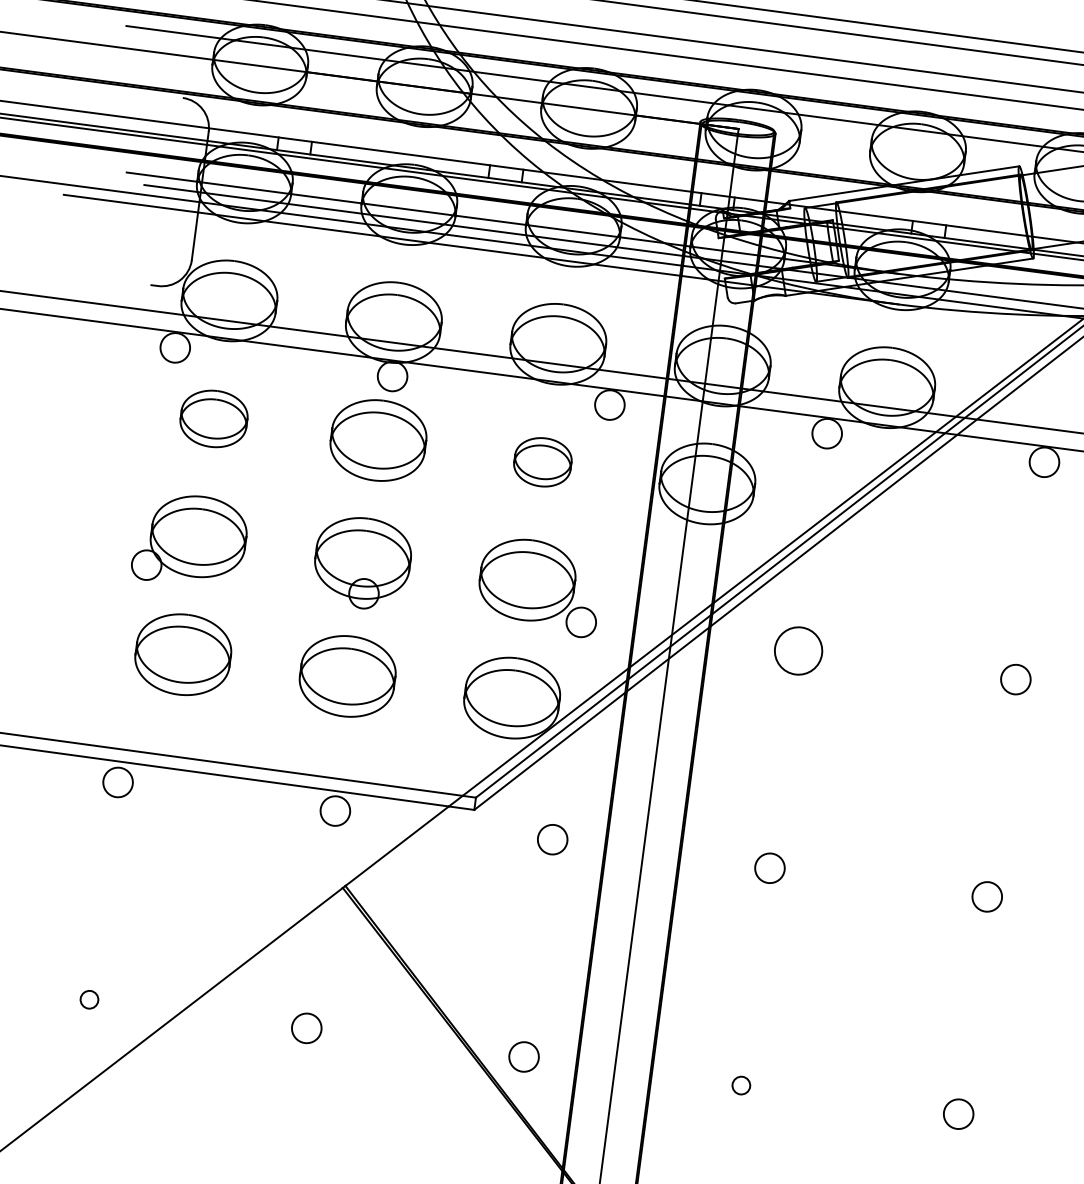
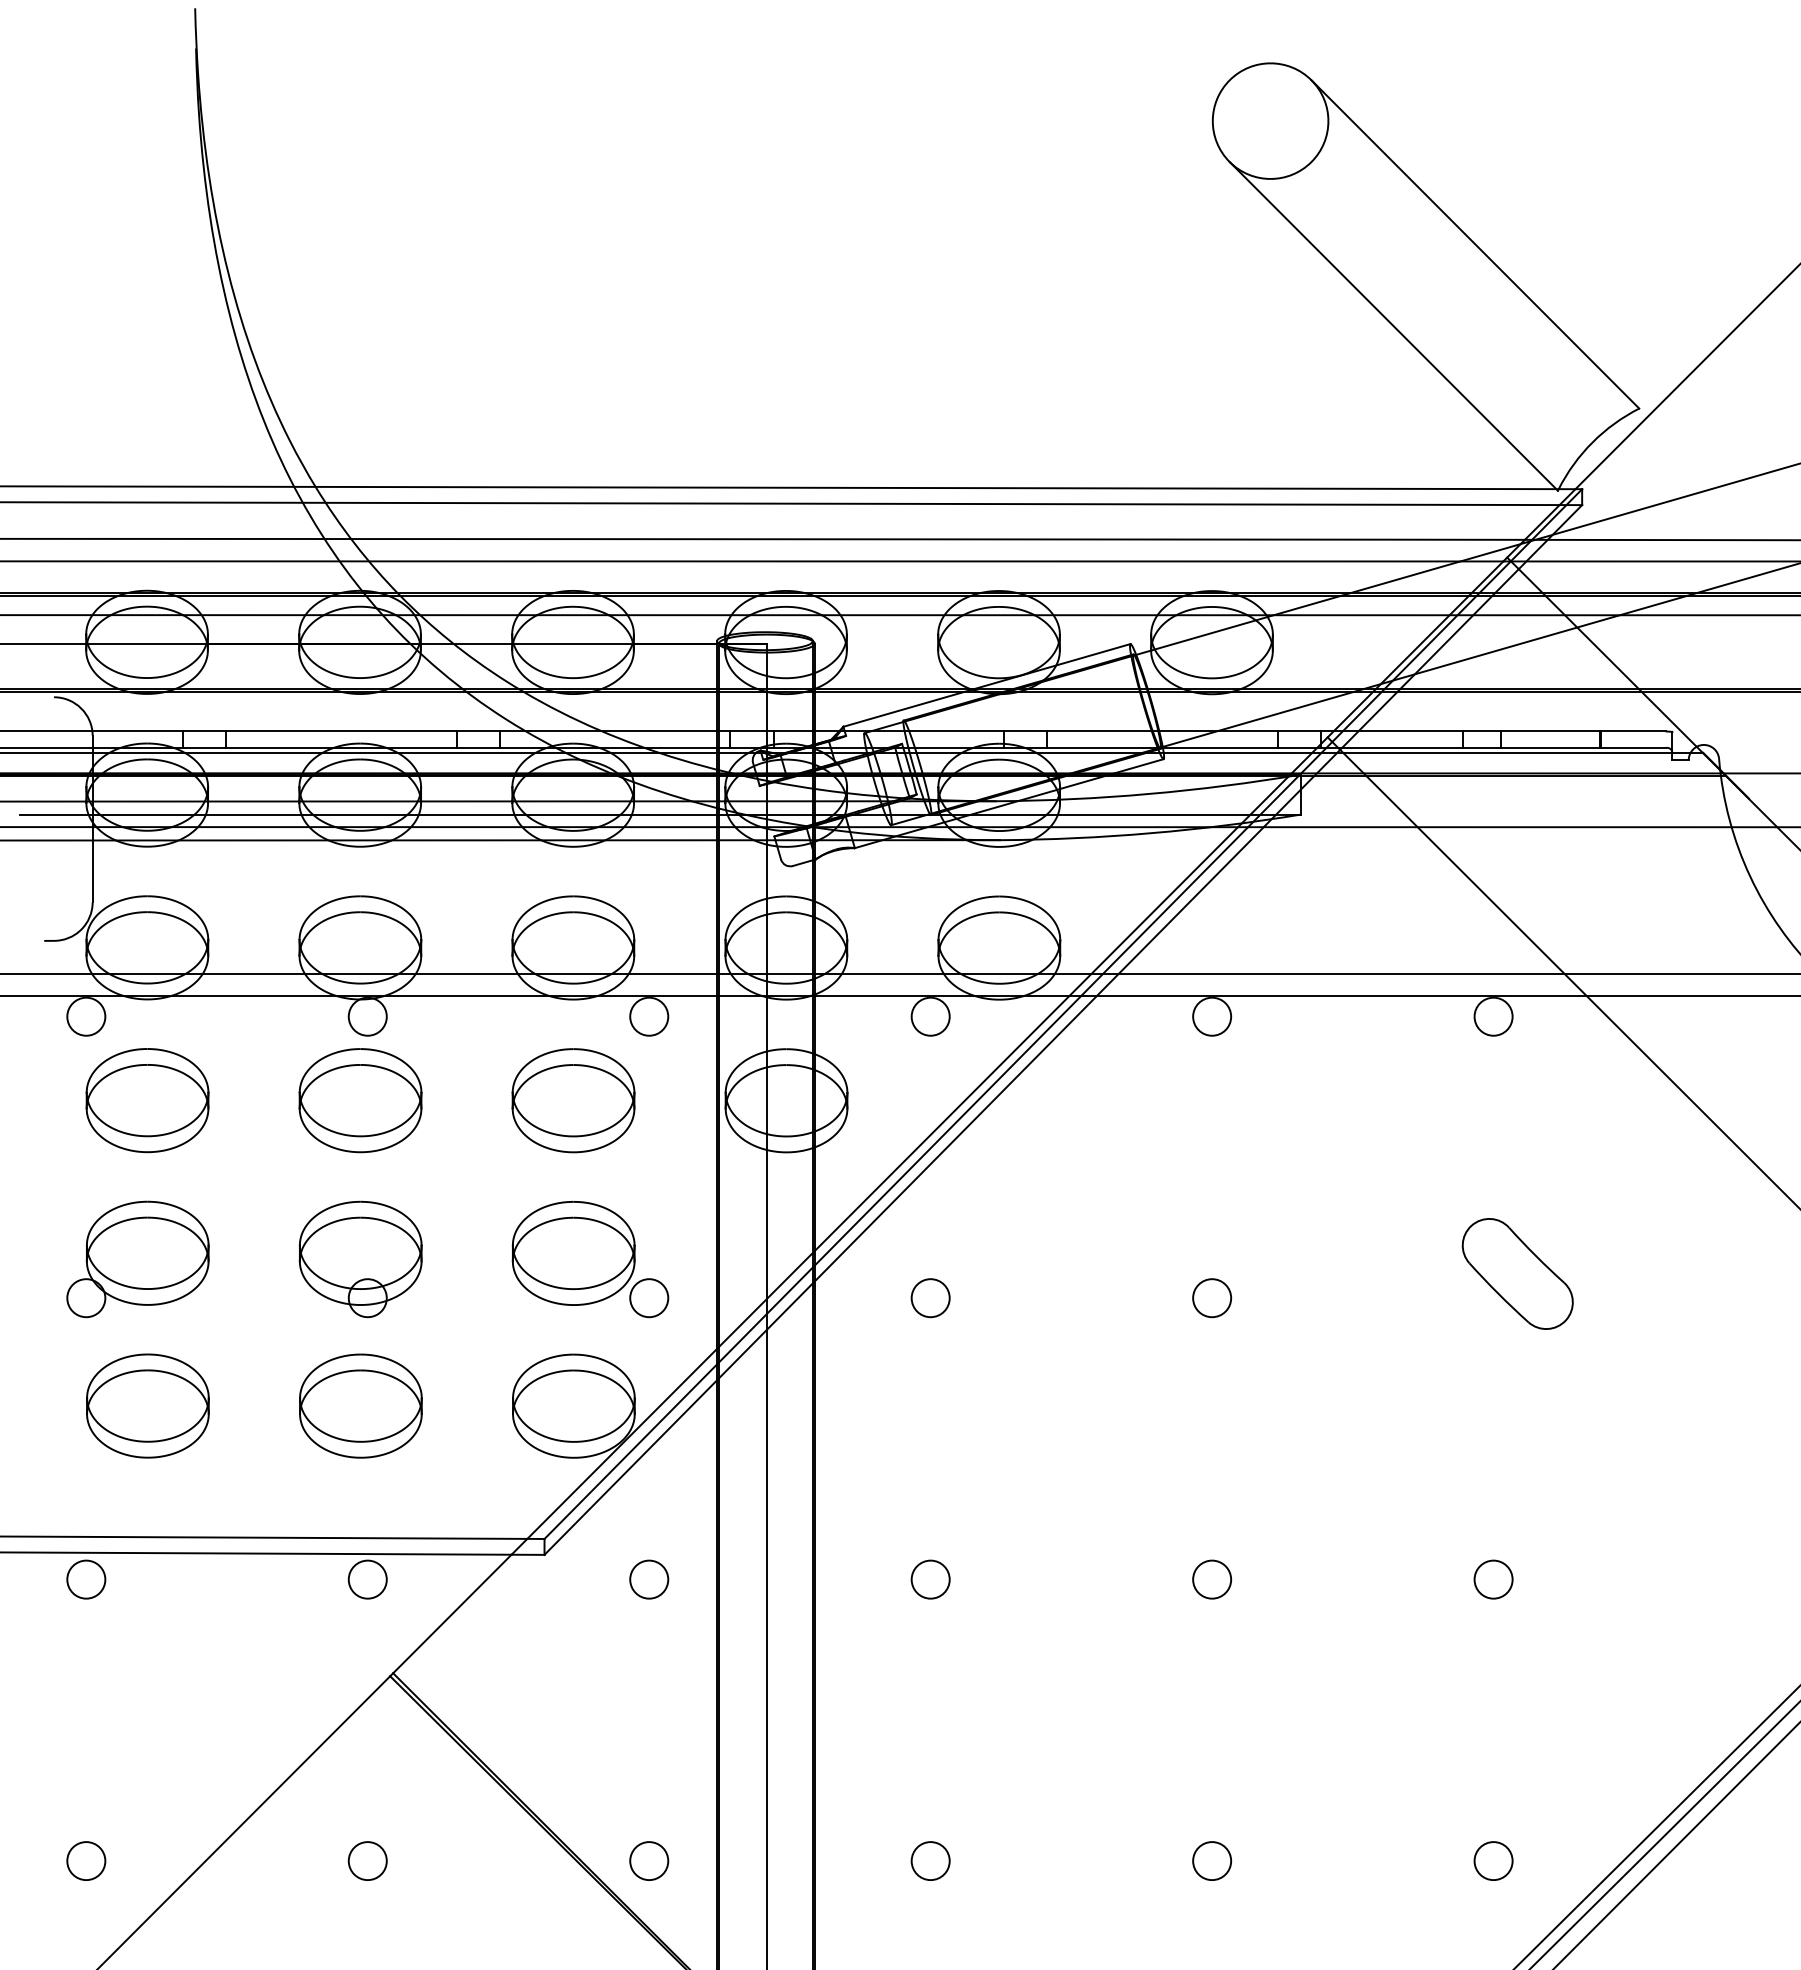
part: (214, 418) -> (147, 1100), size x1.43
part: (542, 462) -> (573, 1100), size x1.67
circle: (798, 651) -> (930, 1298), size x0.62
circle: (89, 1000) -> (86, 1861), size x1.67
circle: (741, 1085) -> (930, 1861), size x1.67

